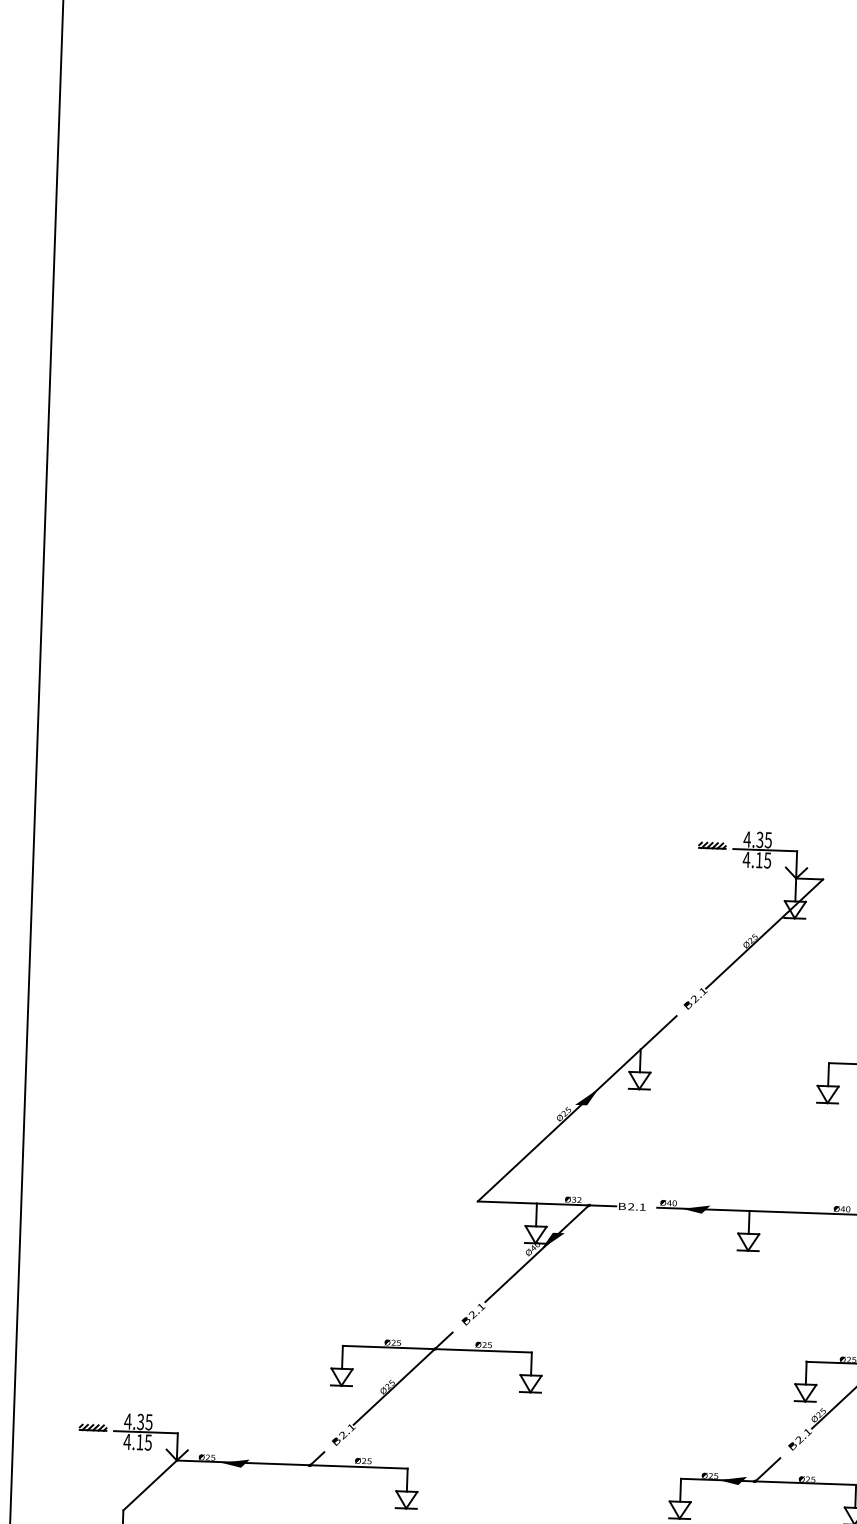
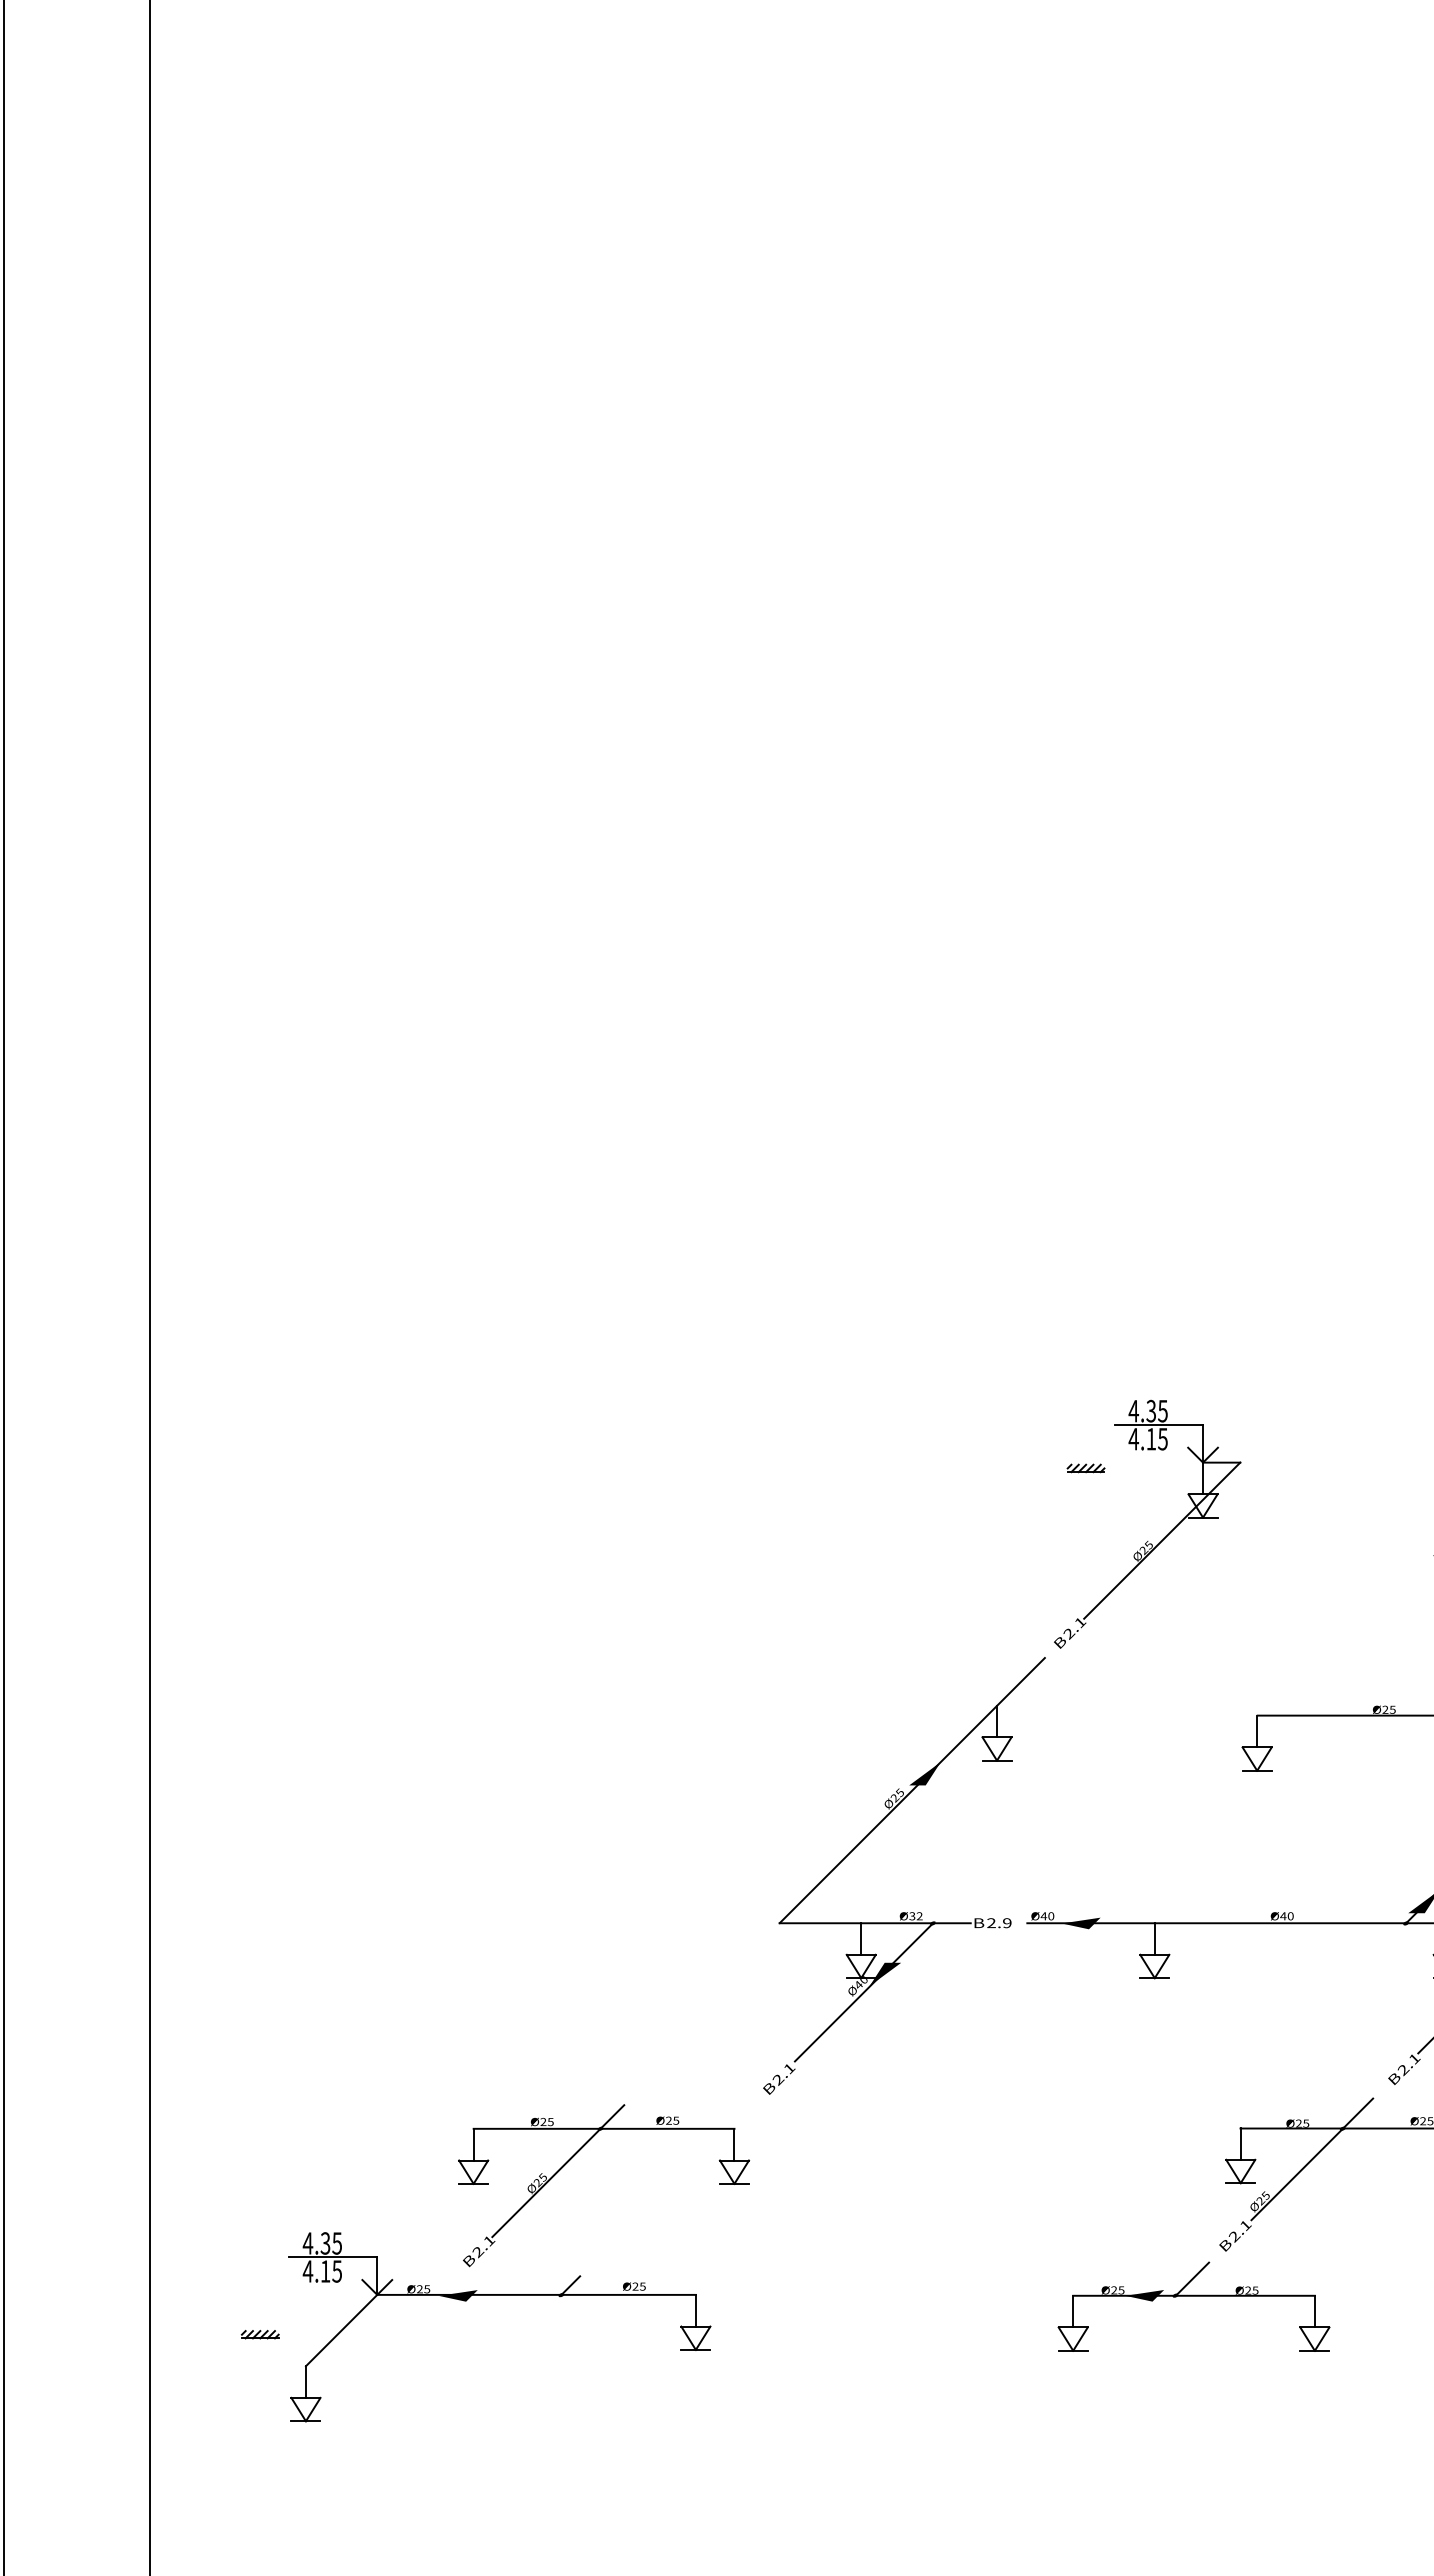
part: (712, 845) -> (1085, 1468), moved
text: (642, 1207) -> (1007, 1923), 2.1 -> 2.9
part: (415, 1367) -> (575, 2155), moved
part: (92, 1427) -> (259, 2334), moved

